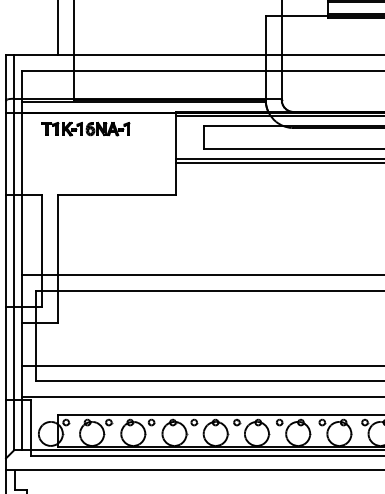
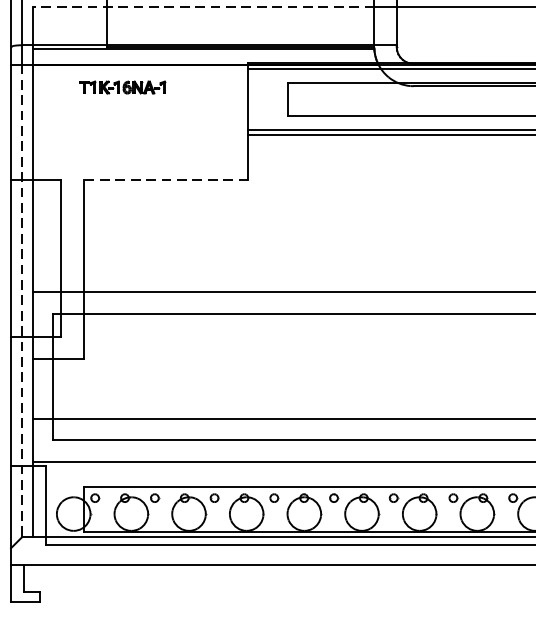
line: (143, 71) -> (203, 7), solid -> dashed
part: (85, 128) -> (122, 86), size x0.7
line: (116, 195) -> (165, 180), solid -> dashed
line: (14, 281) -> (22, 300), solid -> dashed

